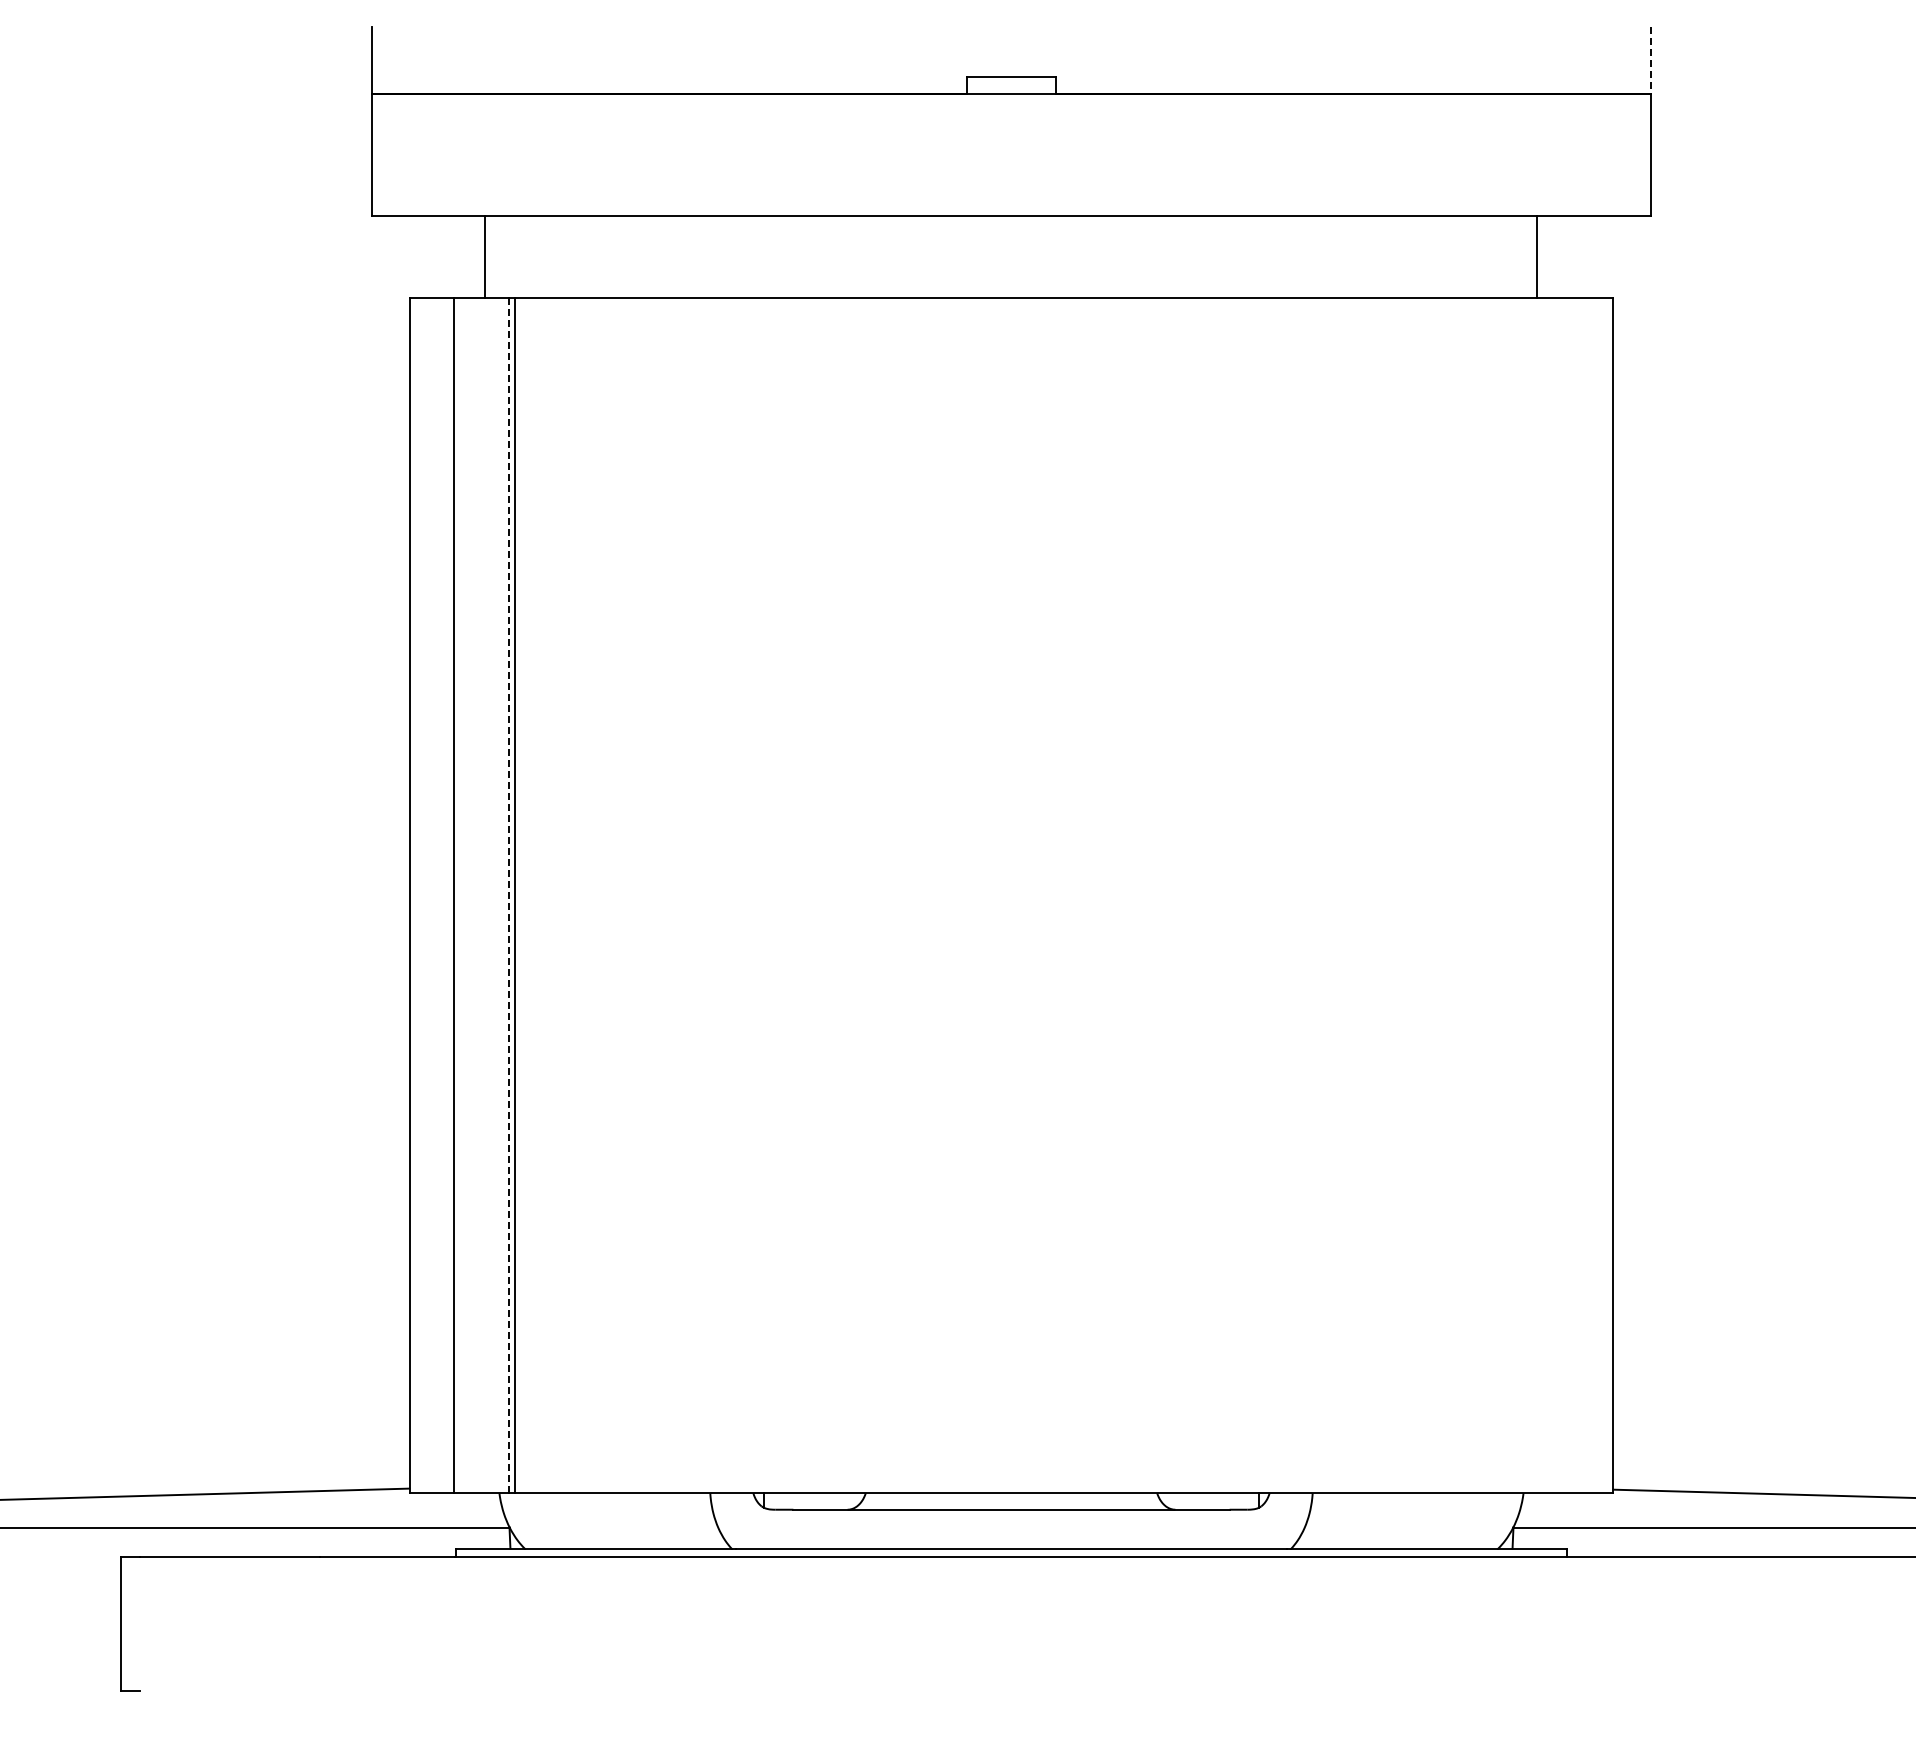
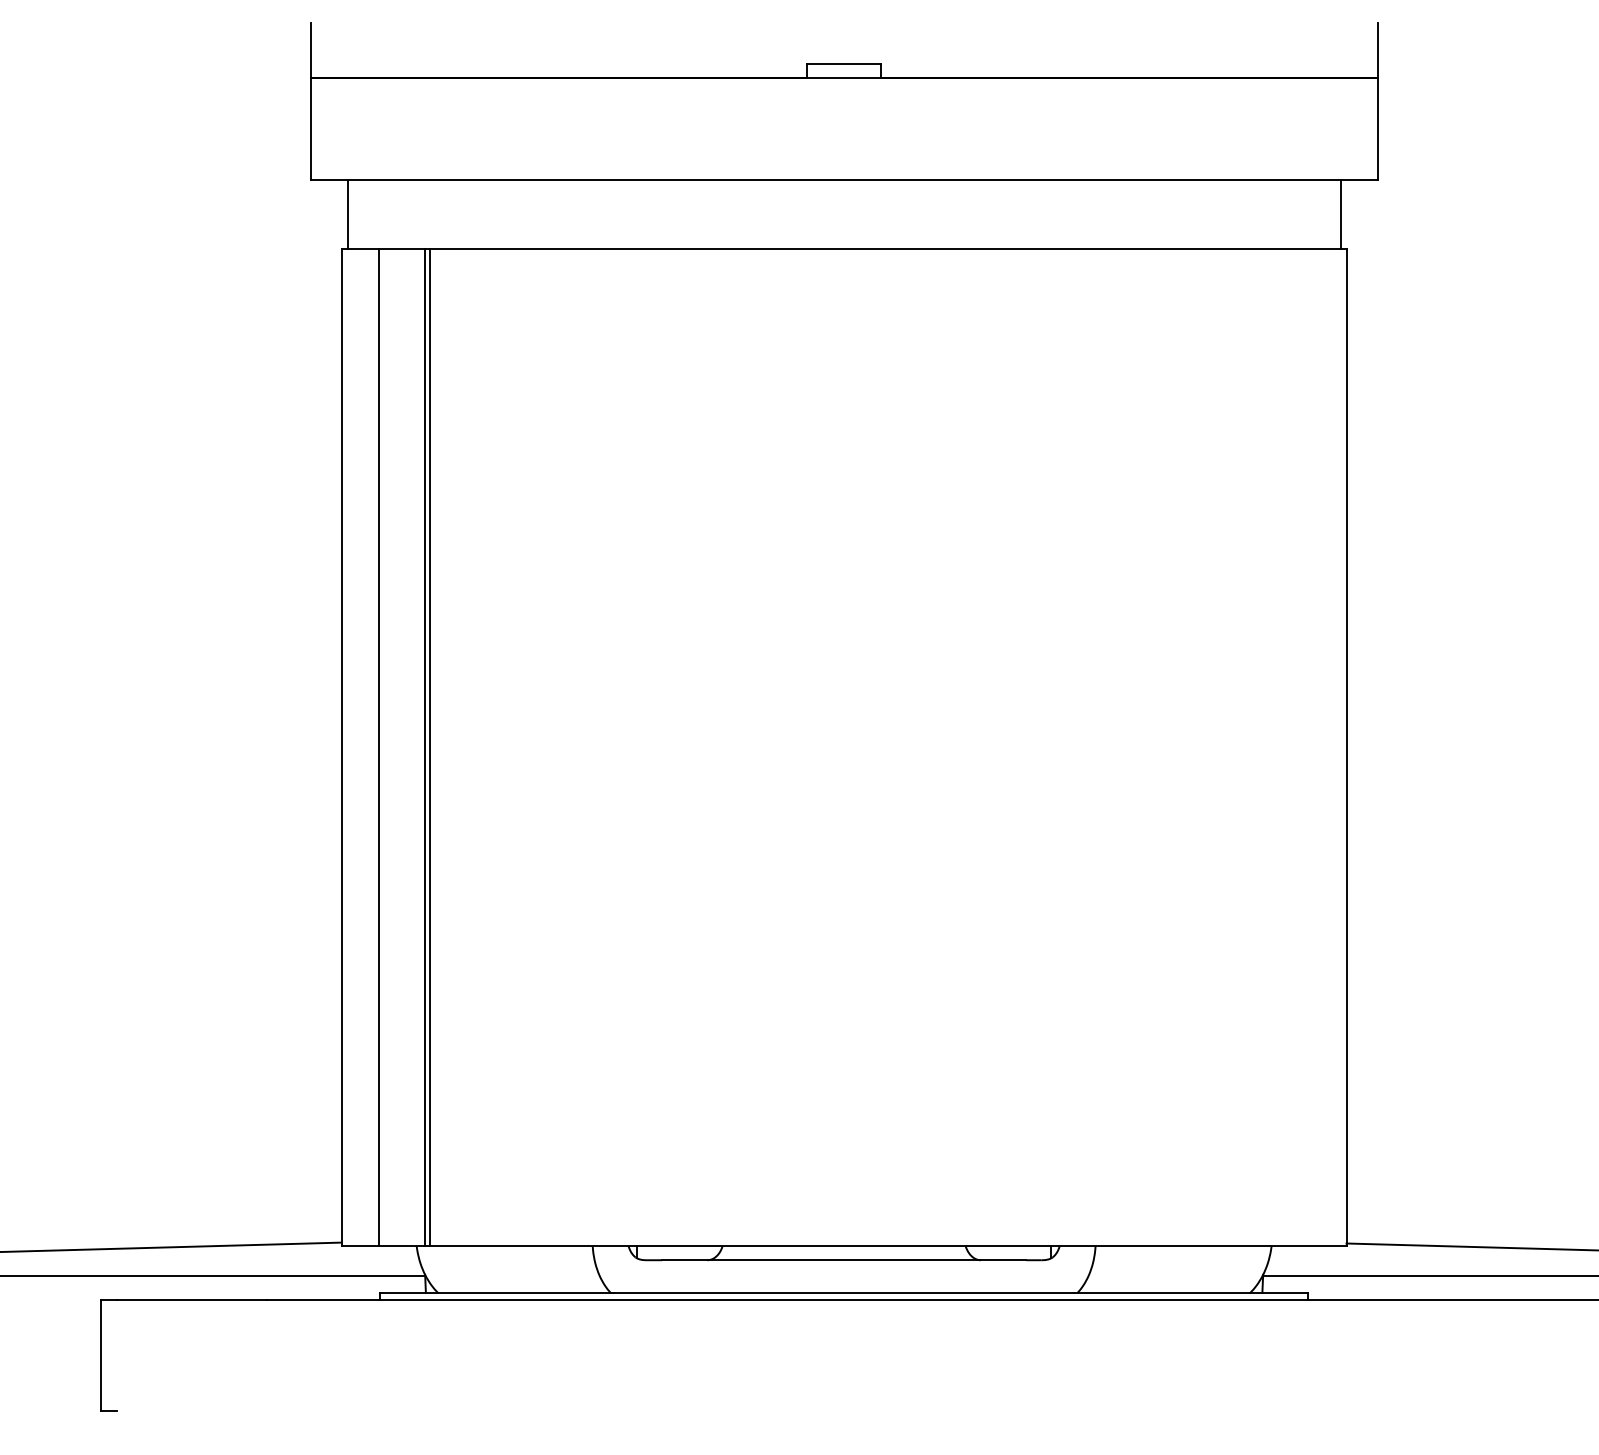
line: (1650, 60) -> (1377, 50), dashed -> solid
line: (484, 256) -> (347, 214), moved
line: (1537, 256) -> (1340, 214), moved
line: (509, 895) -> (425, 747), dashed -> solid

